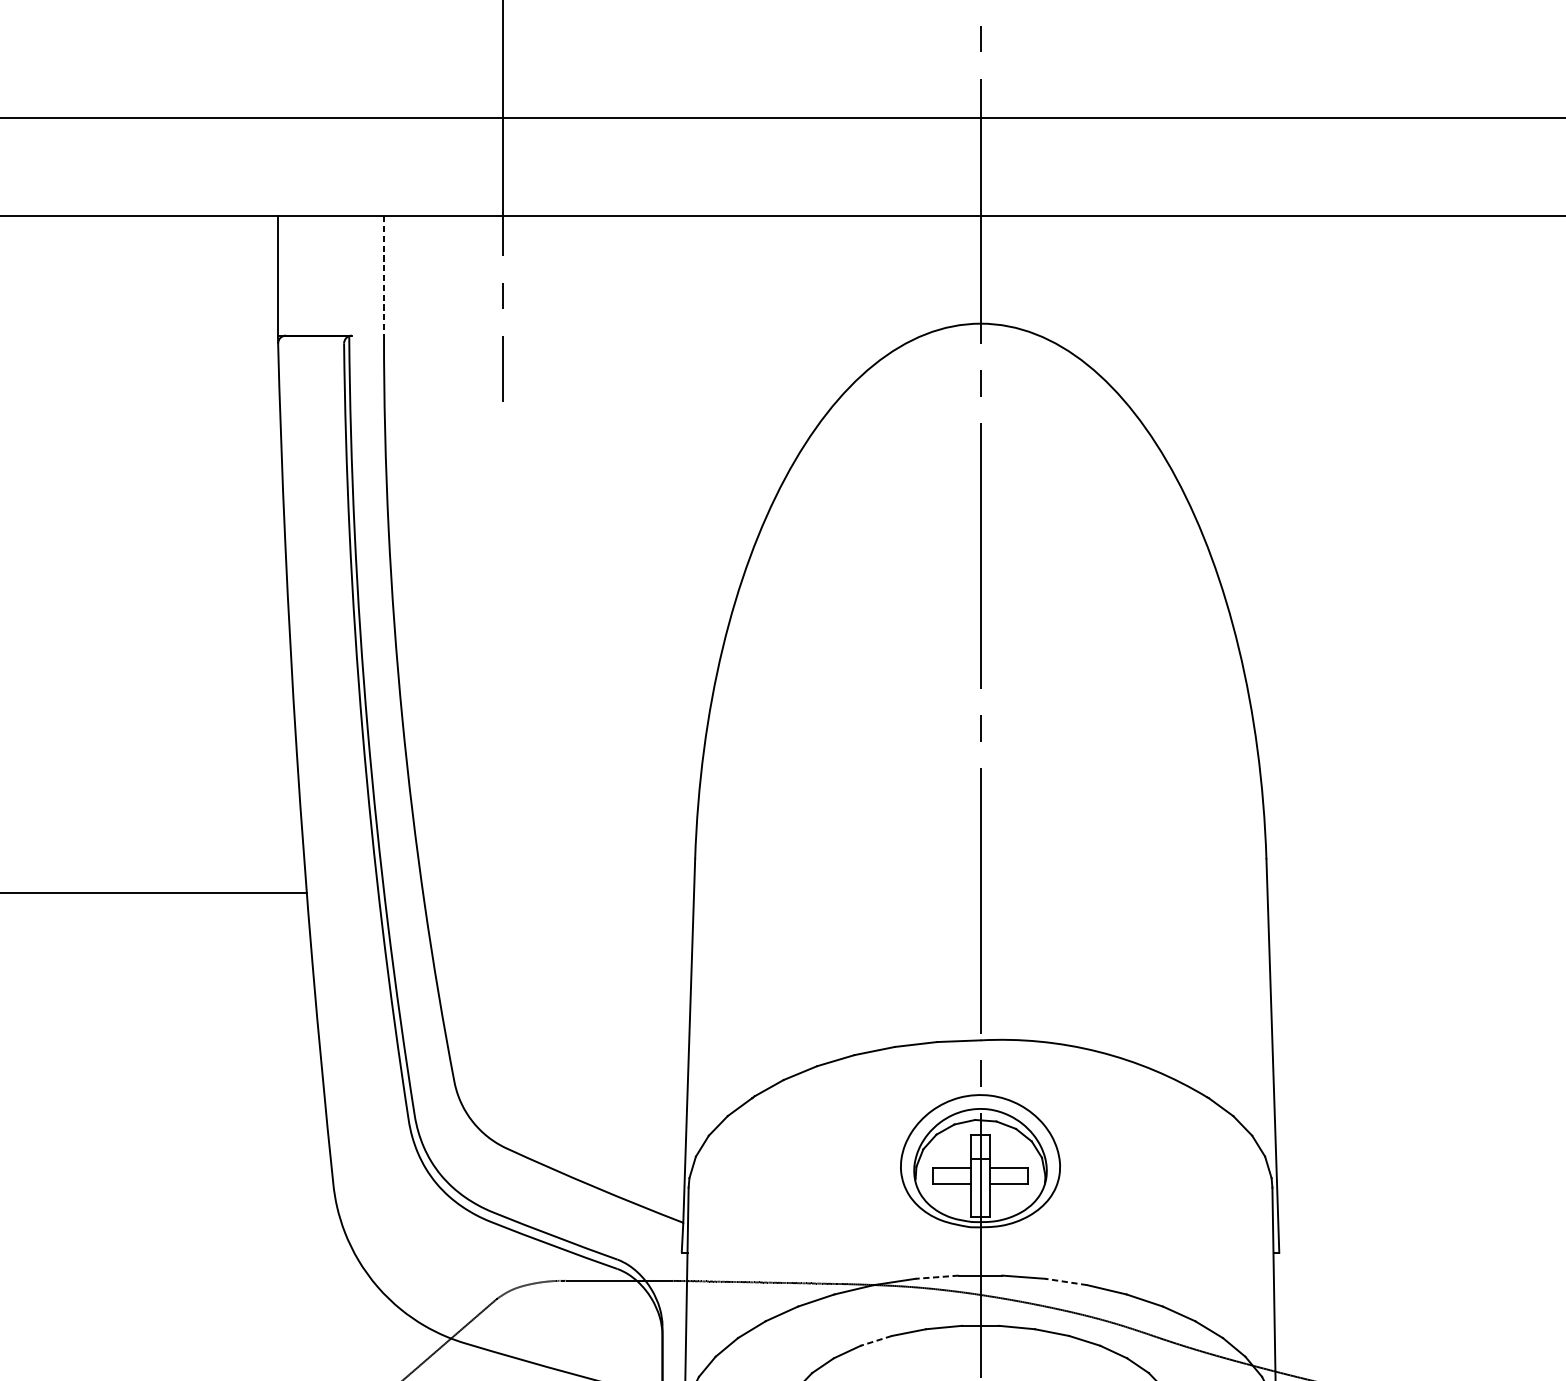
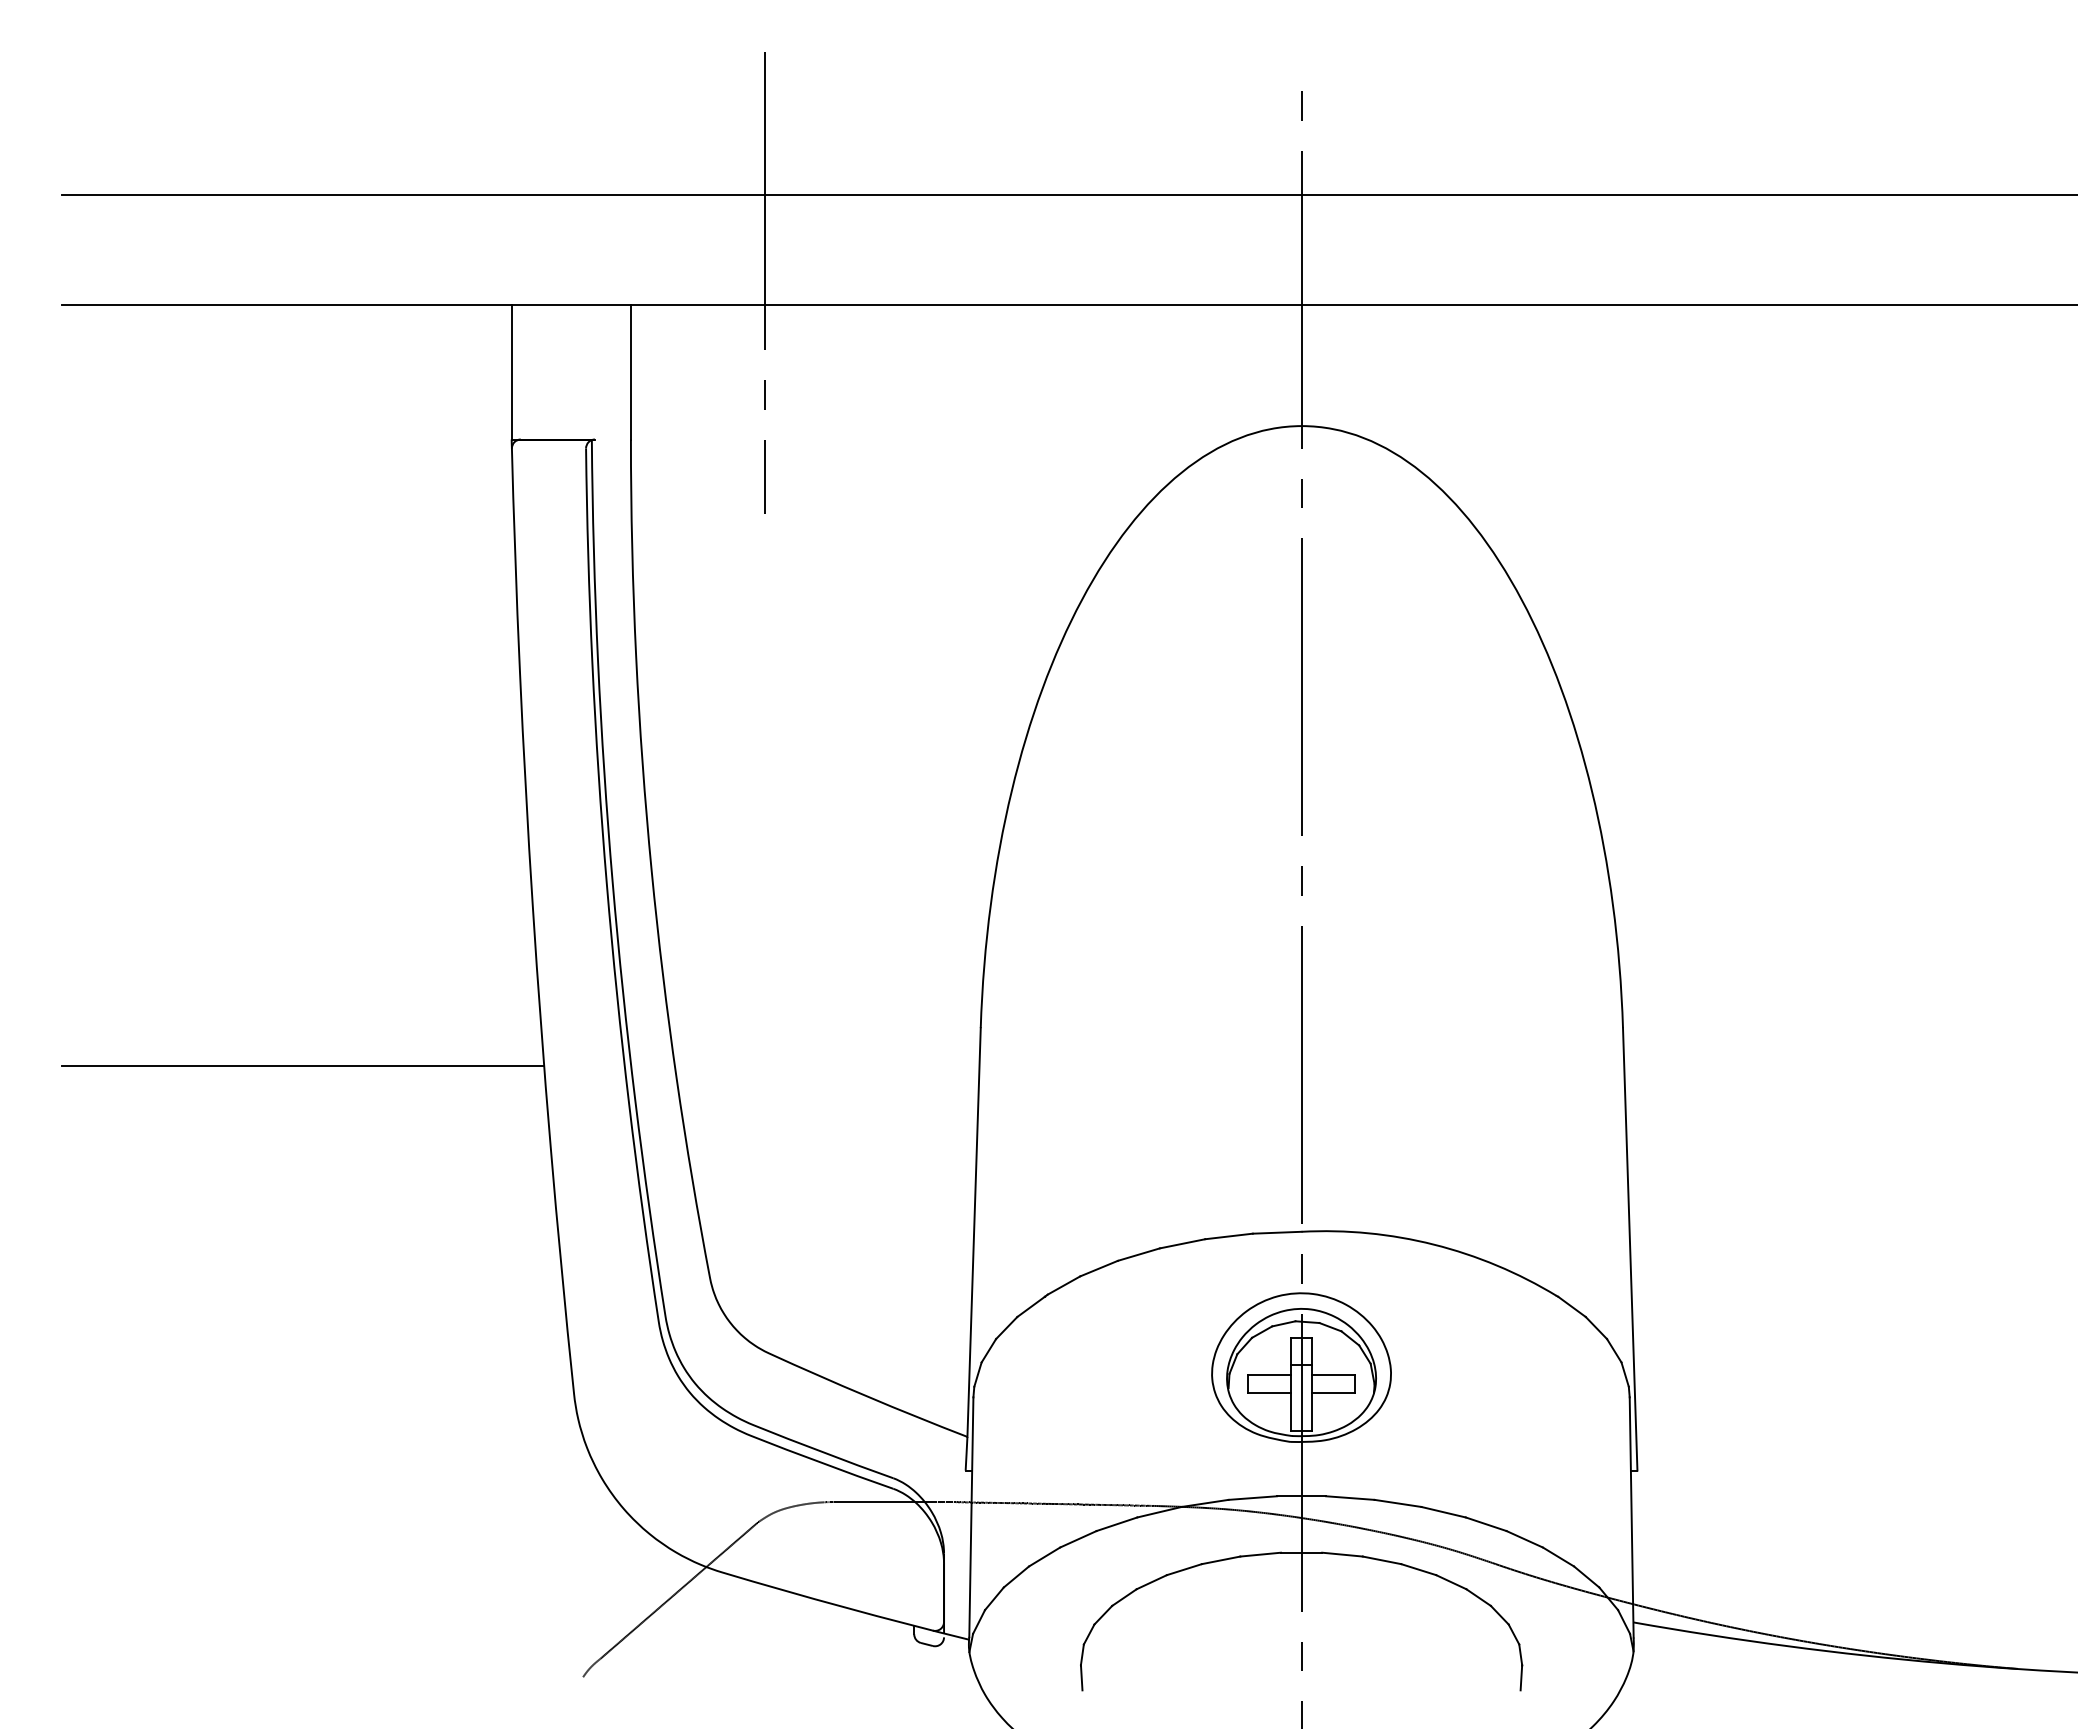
line: (383, 276) -> (630, 372), dashed -> solid
line: (936, 1277) -> (1252, 1498), dashed -> solid
line: (1066, 1282) -> (1398, 1503), dashed -> solid
line: (875, 1340) -> (1183, 1569), dashed -> solid

